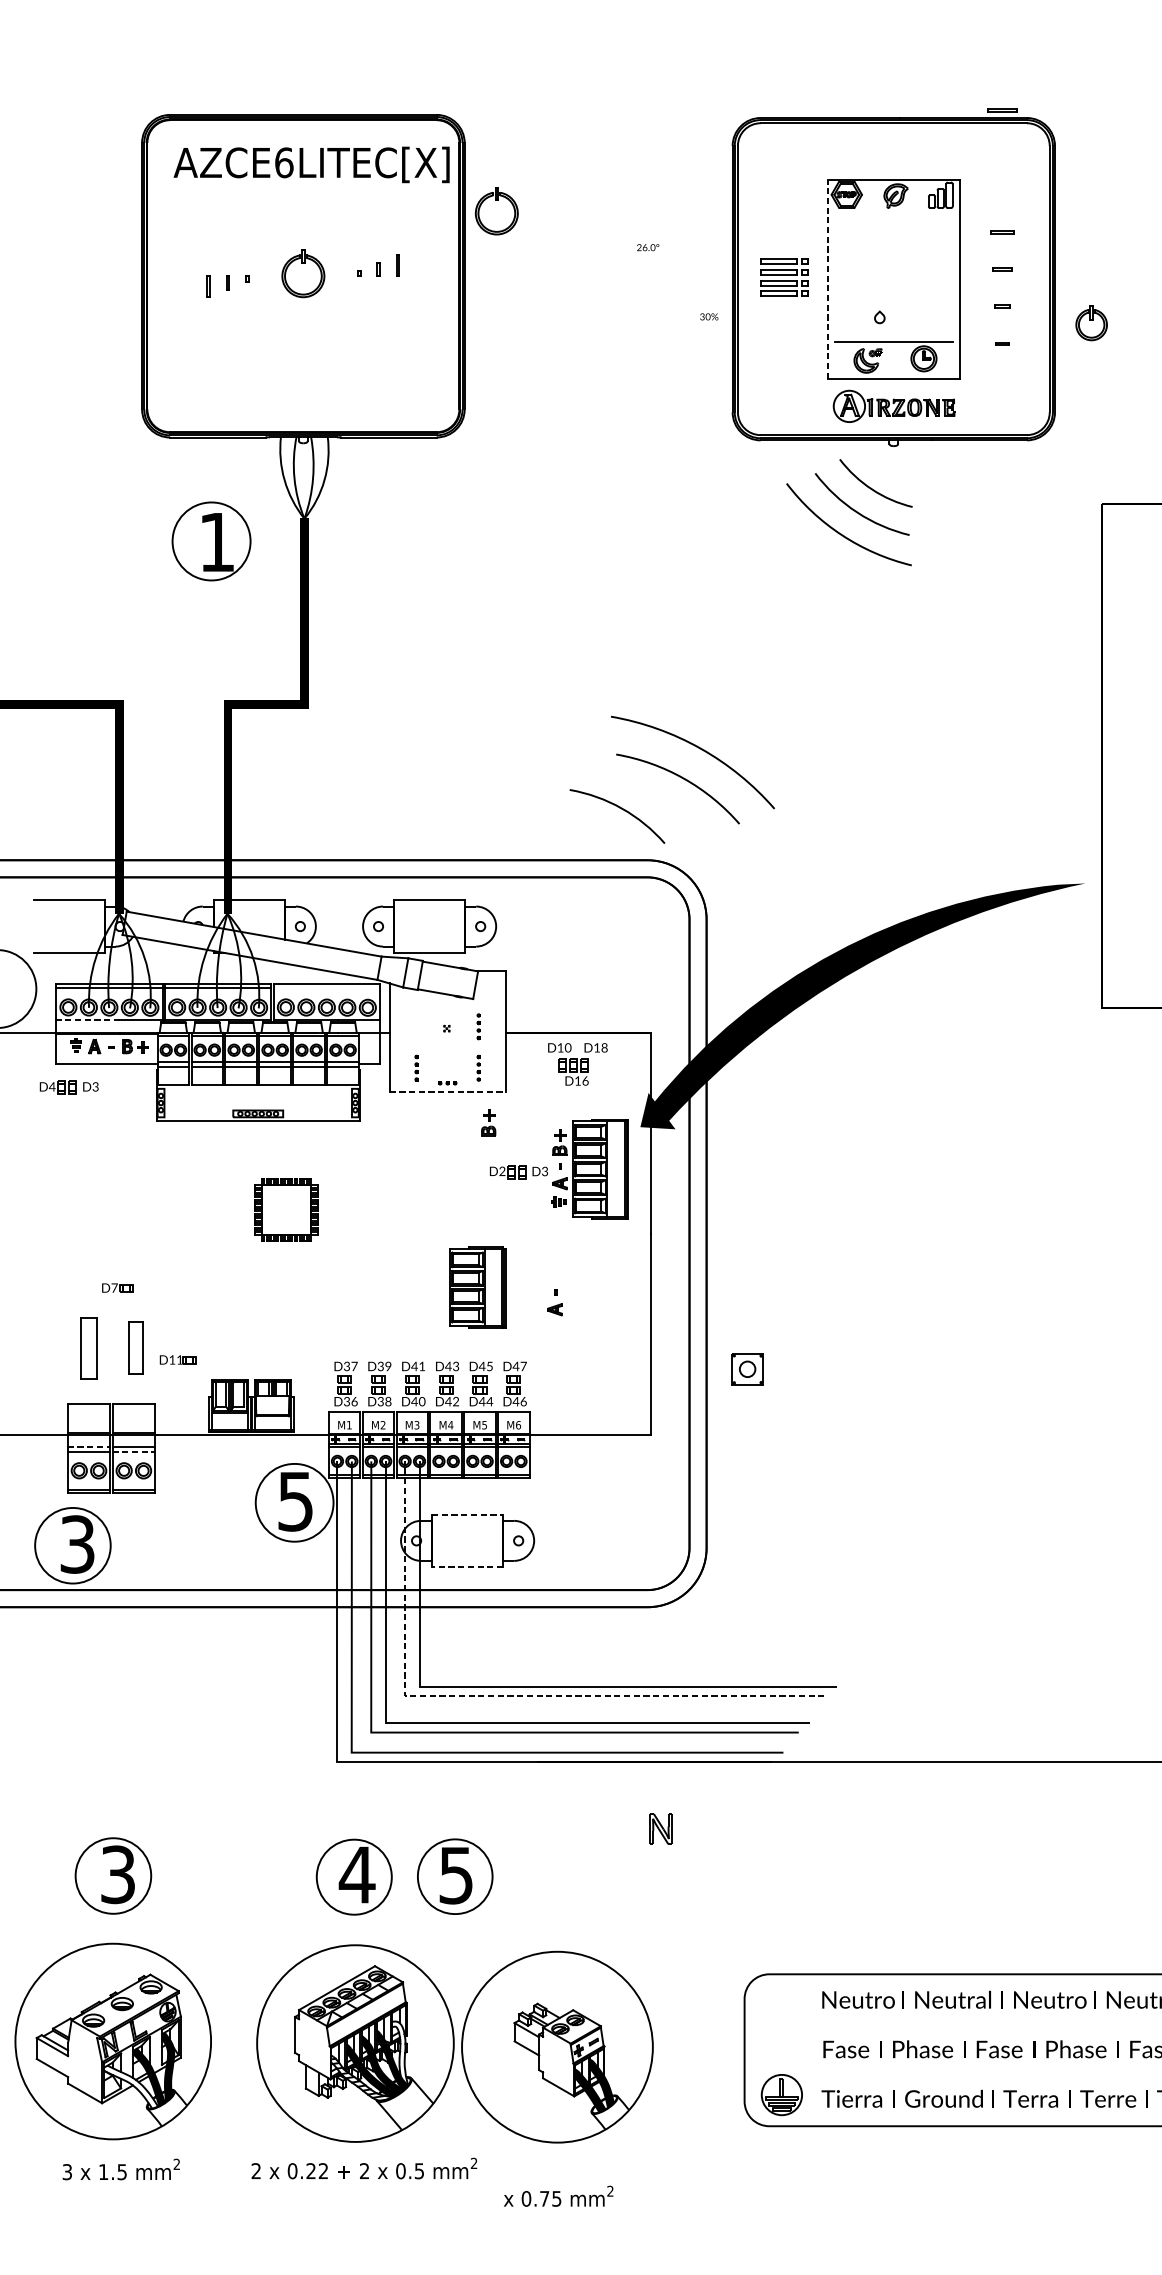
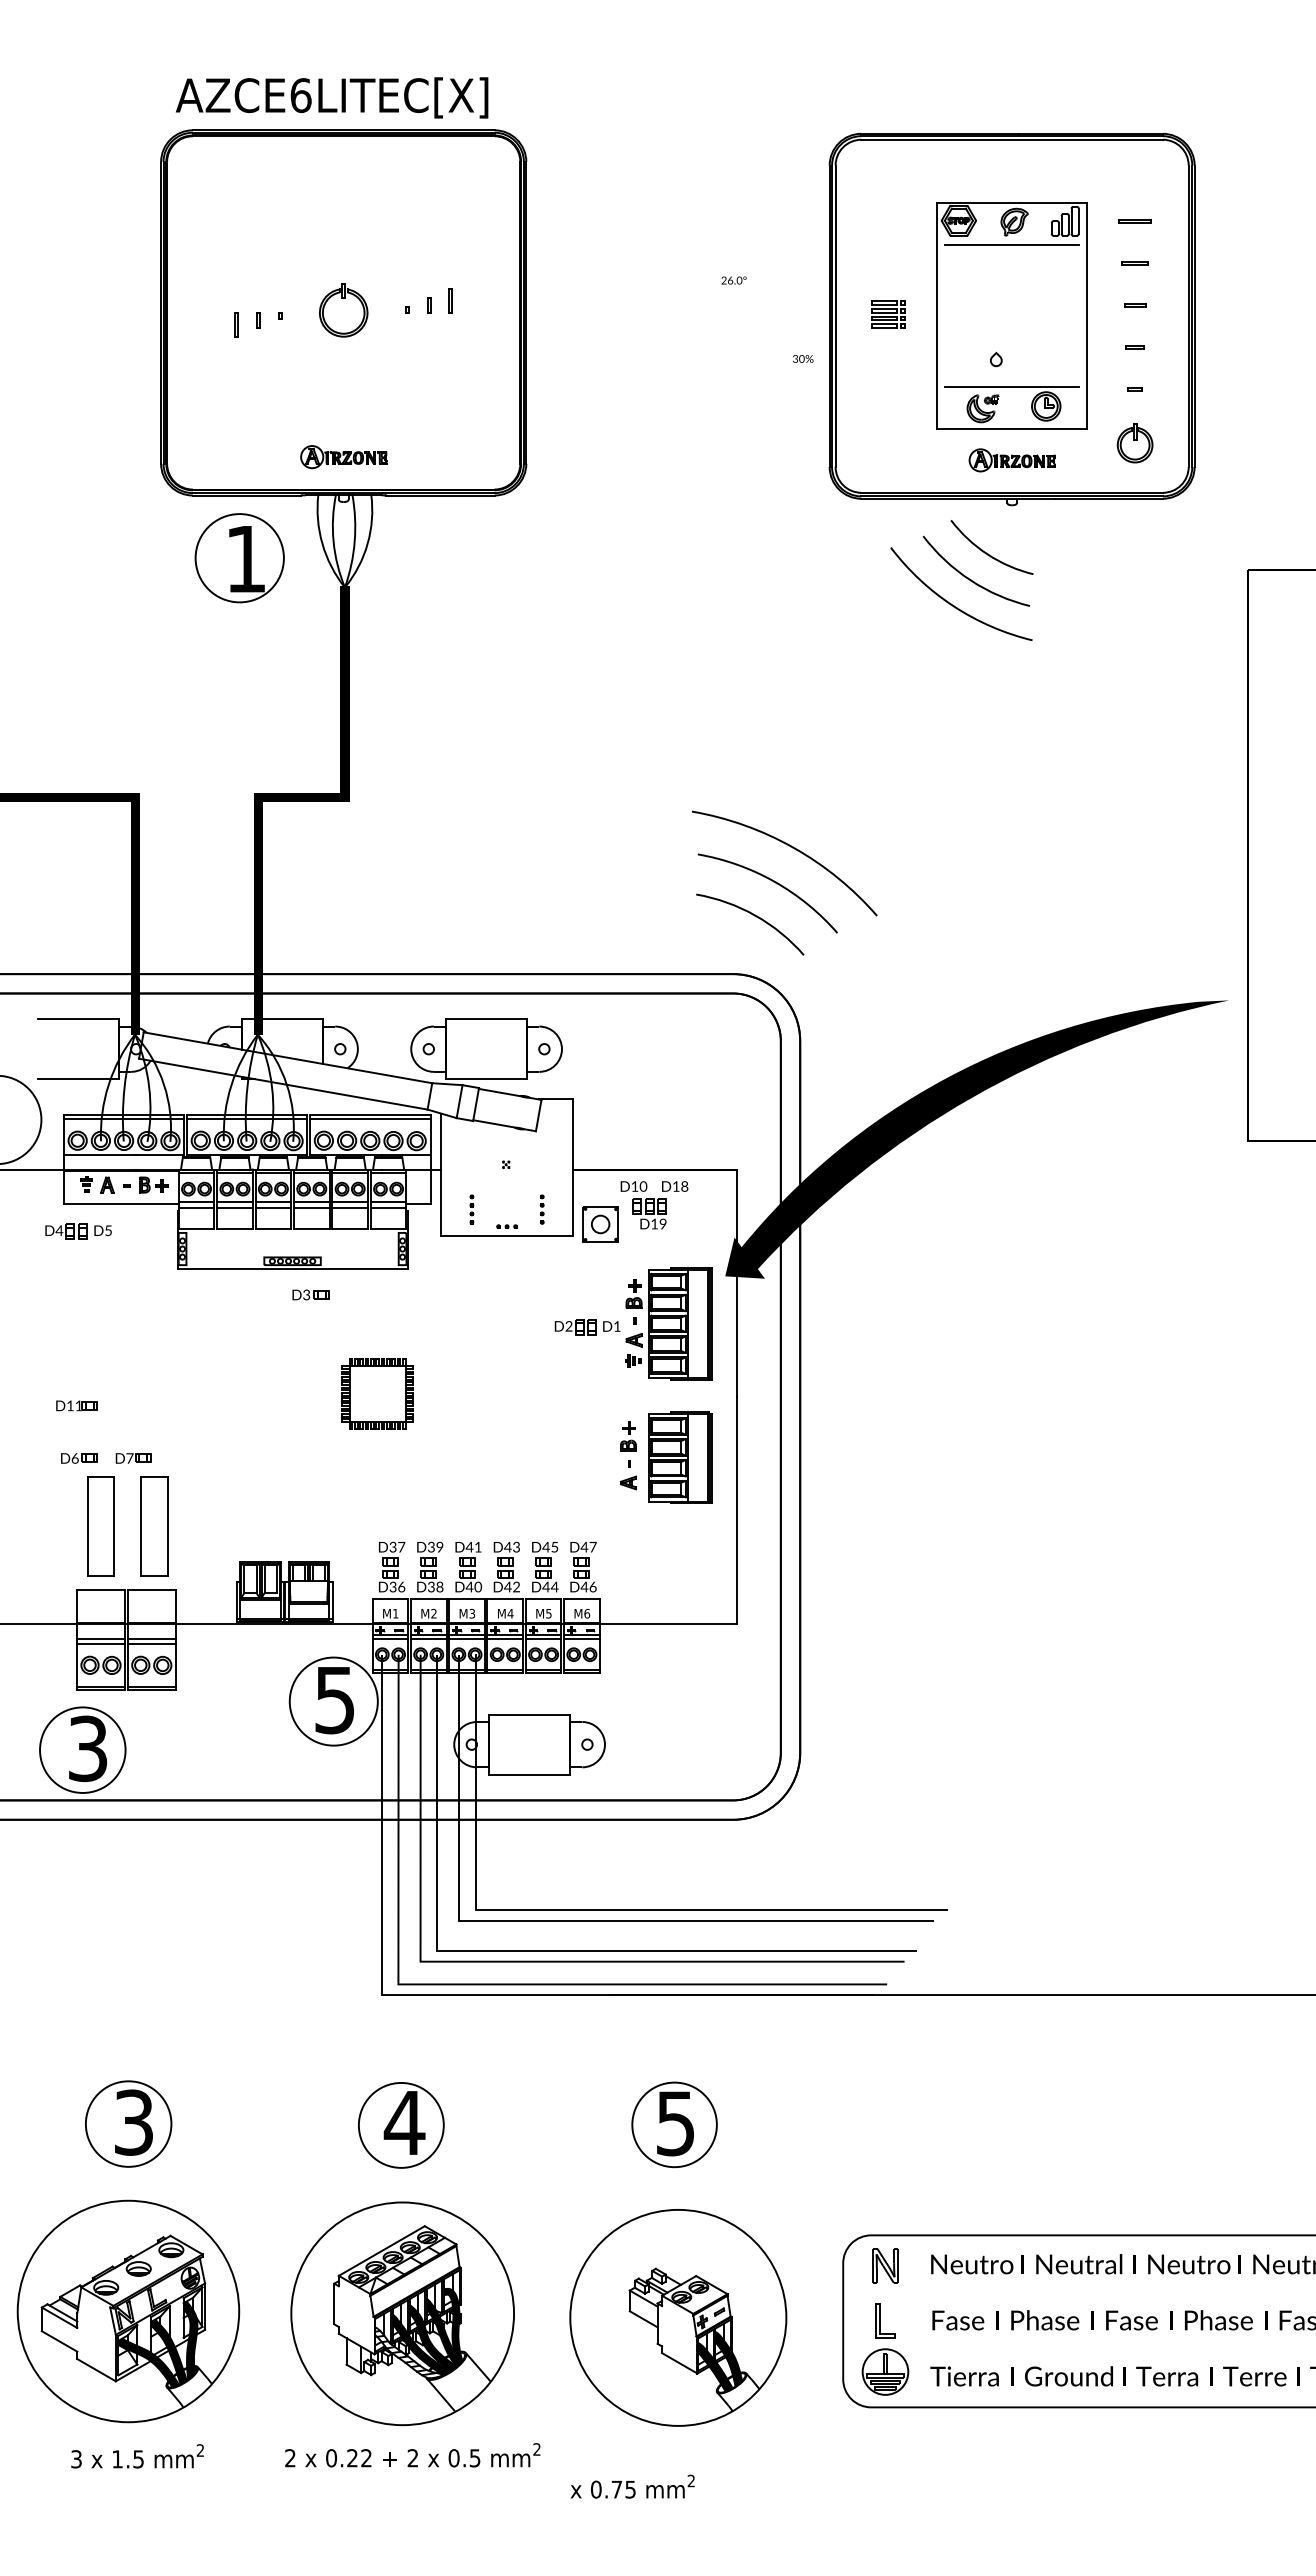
line: (1001, 109) -> (1134, 220), moved
text: (311, 164) -> (331, 97), moved
part: (496, 200) -> (562, 227), removed
line: (894, 216) -> (1012, 245), added
part: (784, 277) -> (888, 314), size x0.62
line: (827, 279) -> (937, 316), dashed -> solid
part: (1091, 323) -> (1134, 443), moved
part: (303, 403) -> (343, 457), added
part: (893, 406) -> (1011, 460), size x0.62
part: (211, 541) -> (239, 558), moved
arc: (621, 809) -> (754, 916), moved
line: (327, 987) -> (370, 1118), added
line: (87, 1020) -> (99, 1155), dashed -> solid
part: (478, 1026) -> (542, 1162), removed
text: (584, 1080) -> (662, 1223), D16 -> D19
text: (95, 1086) -> (108, 1230), D3 -> D5
line: (448, 1092) -> (507, 1236), dashed -> solid
part: (488, 1122) -> (628, 1436), moved
part: (274, 1143) -> (310, 1294), added
text: (544, 1171) -> (616, 1326), D3 -> D1
part: (286, 1209) -> (377, 1393), moved
part: (478, 1287) -> (680, 1457), moved
part: (70, 1288) -> (79, 1458), added
part: (88, 1348) -> (100, 1526), size x1.43
part: (136, 1348) -> (154, 1526), size x1.67
part: (177, 1359) -> (76, 1405), moved
part: (747, 1369) -> (600, 1224), moved
line: (89, 1447) -> (101, 1638), dashed -> solid
line: (134, 1452) -> (152, 1644), dashed -> solid
line: (468, 1514) -> (530, 1714), dashed -> solid
line: (467, 1567) -> (529, 1774), dashed -> solid
line: (495, 1696) -> (561, 1920), dashed -> solid
part: (660, 1828) -> (885, 2265), moved
part: (455, 1876) -> (674, 2124), moved
part: (557, 2046) -> (678, 2317), moved
part: (781, 2049) -> (885, 2320), added
fill: (400, 2055) -> (453, 2327), added
fill: (132, 2086) -> (150, 2362), added

